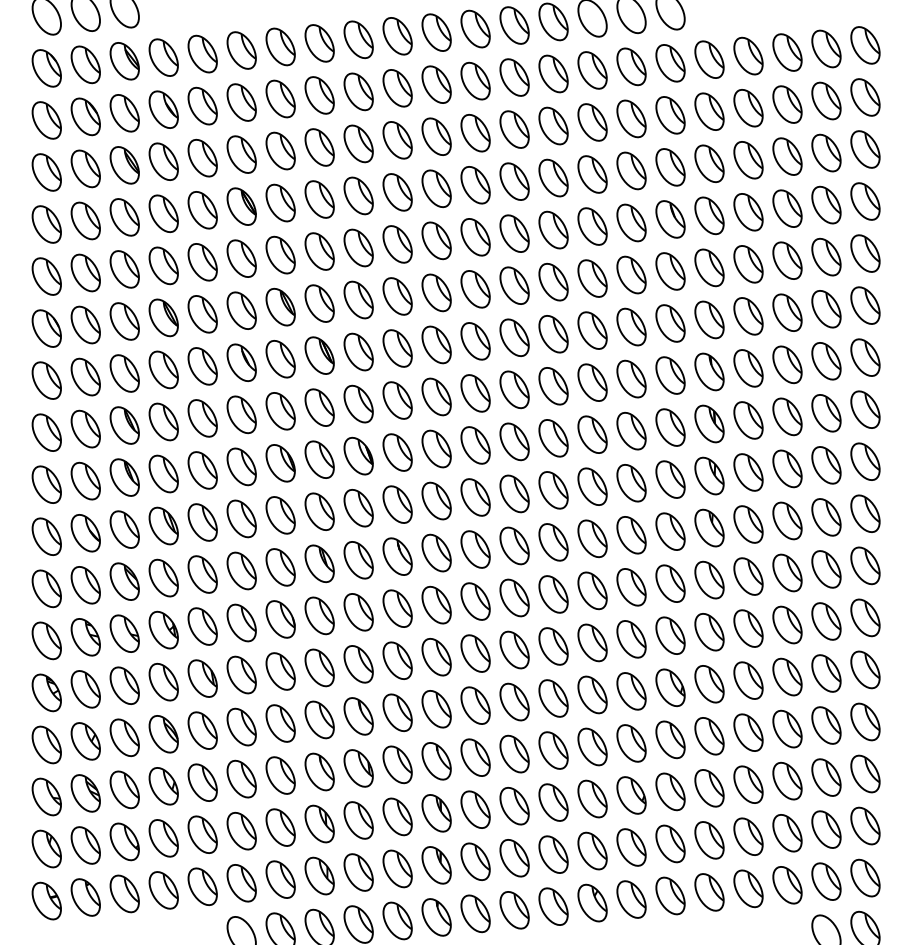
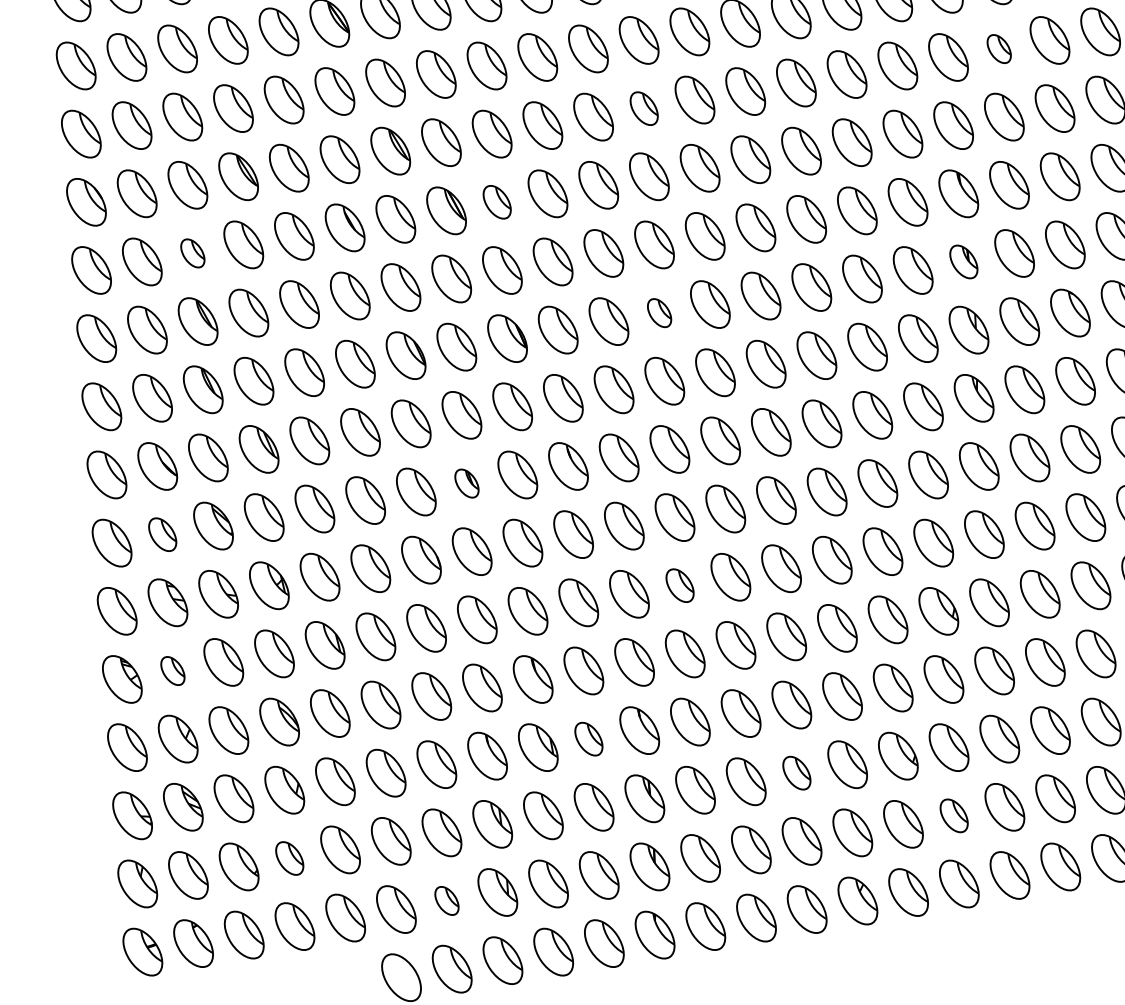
part: (748, 264) -> (999, 49), size x0.6
part: (475, 289) -> (644, 108), size x0.7
part: (358, 351) -> (496, 201), size x0.7
part: (124, 373) -> (192, 253), size x0.6
part: (709, 423) -> (963, 261), size x0.7
part: (475, 445) -> (659, 313), size x0.6
part: (319, 563) -> (466, 483), size x0.6
part: (85, 585) -> (162, 534), size x0.7
part: (475, 653) -> (679, 585), size x0.7
part: (85, 689) -> (172, 671), size x0.6
part: (397, 764) -> (588, 738), size x0.7
part: (553, 802) -> (796, 773), size x0.7
part: (163, 838) -> (289, 858), size x0.7
part: (670, 843) -> (954, 815), size x0.7
part: (280, 879) -> (446, 900), size x0.6

